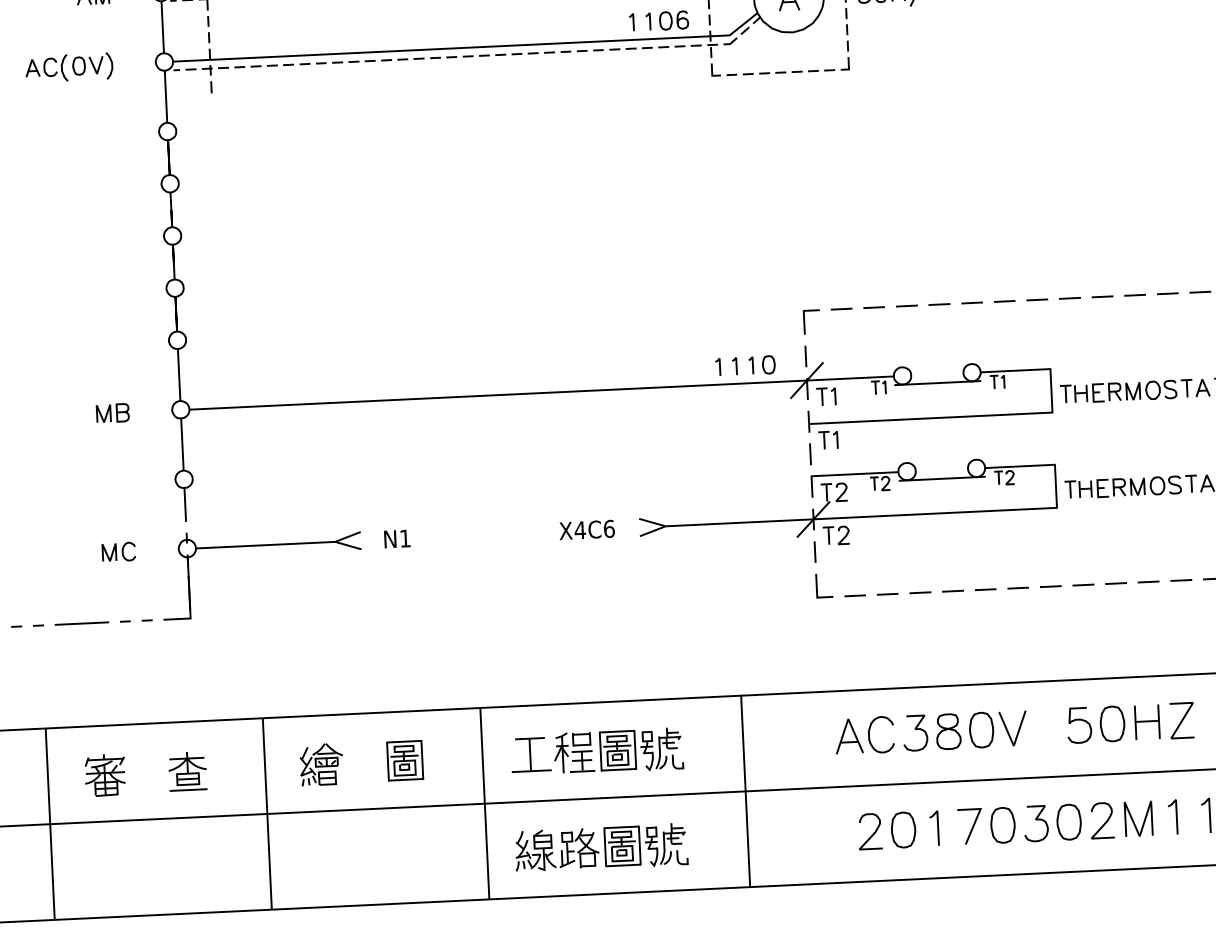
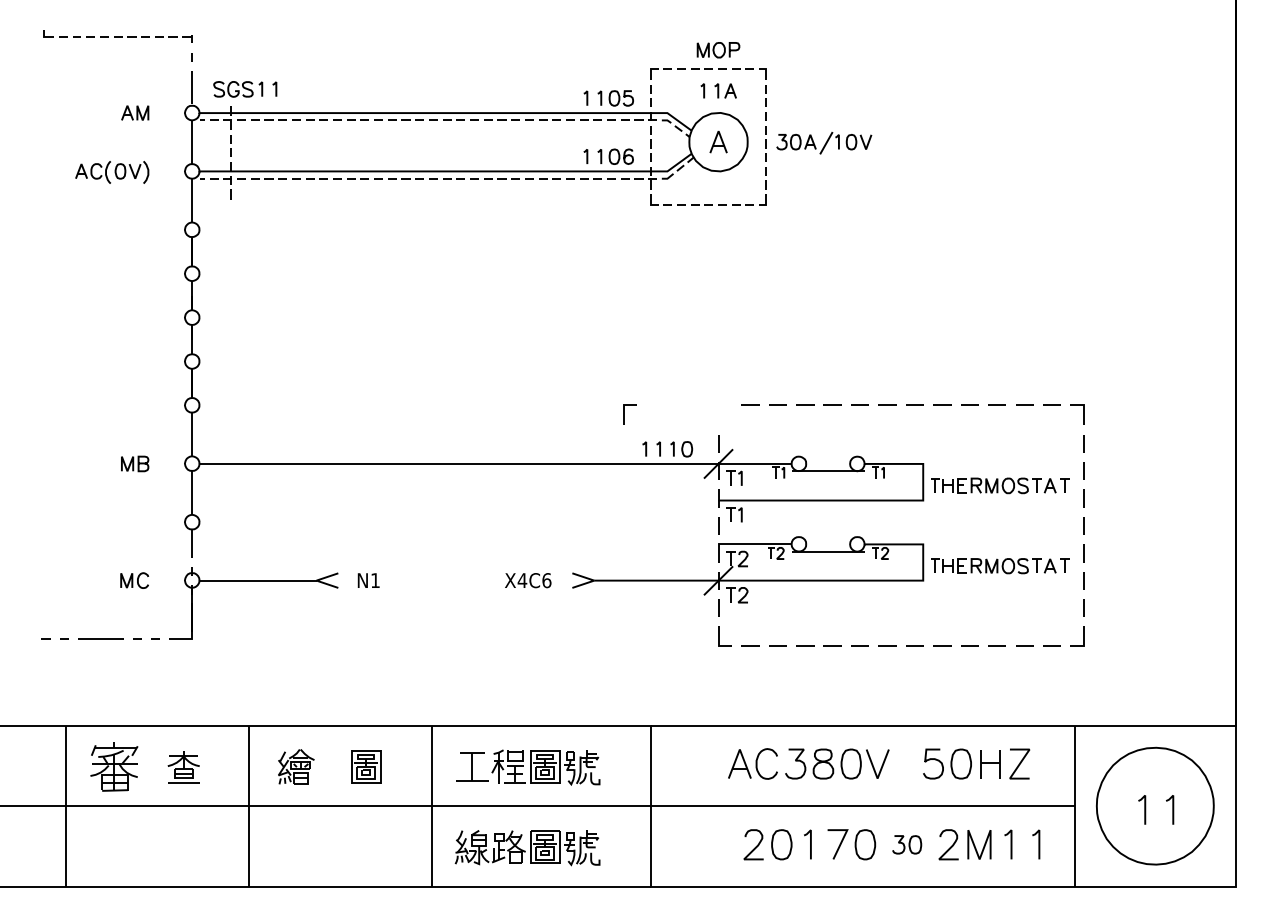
line: (805, 321) -> (624, 414), moved
part: (105, 775) -> (114, 767), size x1.4
part: (1051, 822) -> (906, 844), size x0.6

